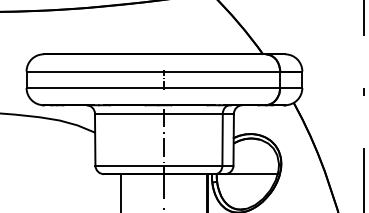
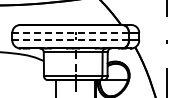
line: (155, 70) -> (71, 32), solid -> dashed
line: (152, 88) -> (70, 40), solid -> dashed

